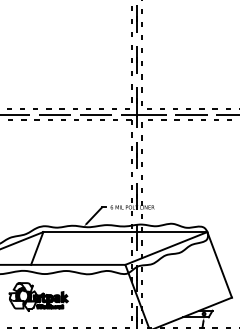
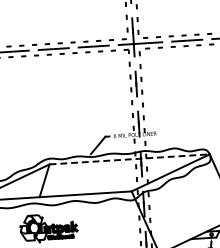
line: (125, 232) -> (129, 159), solid -> dashed

